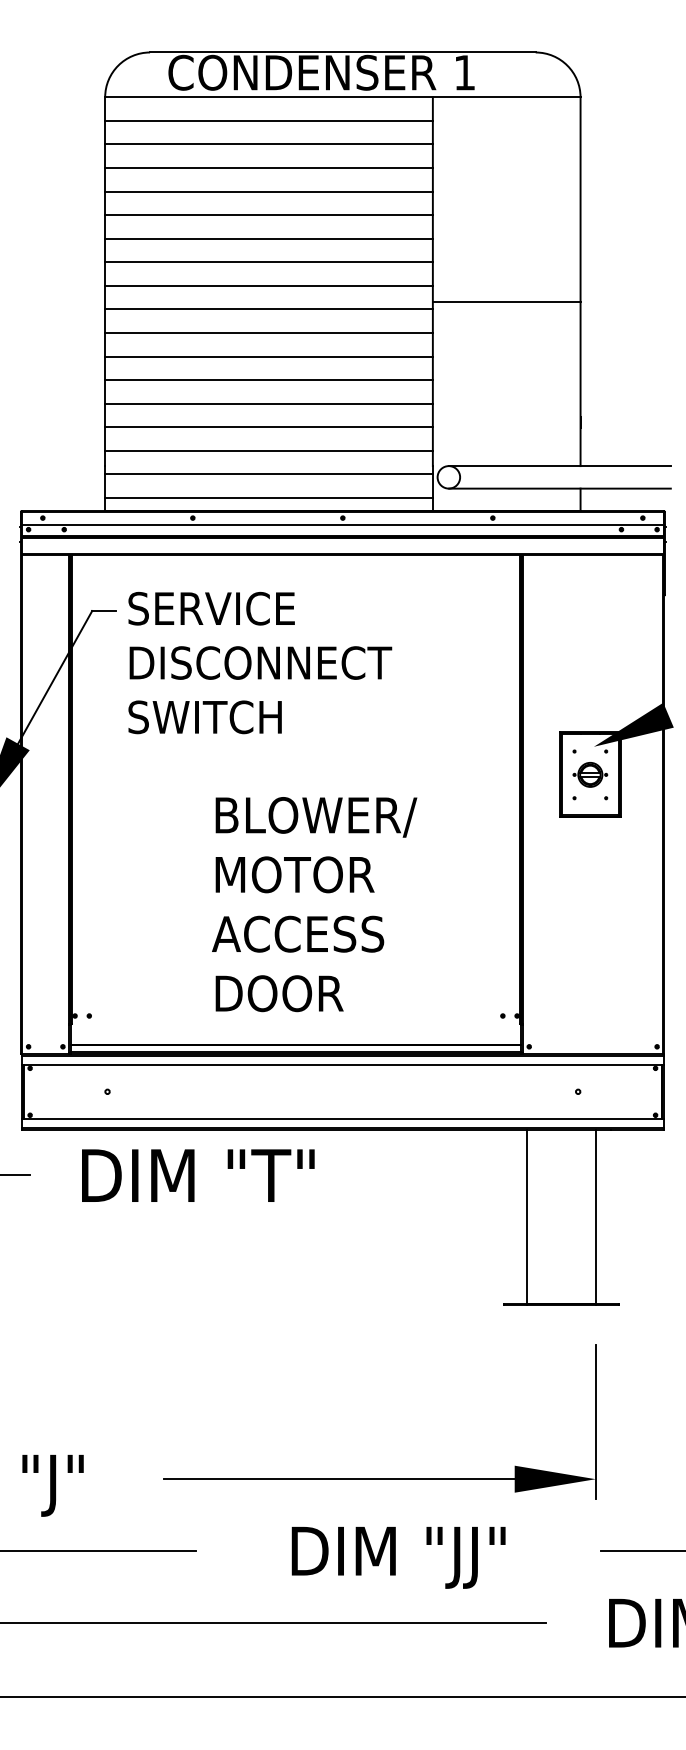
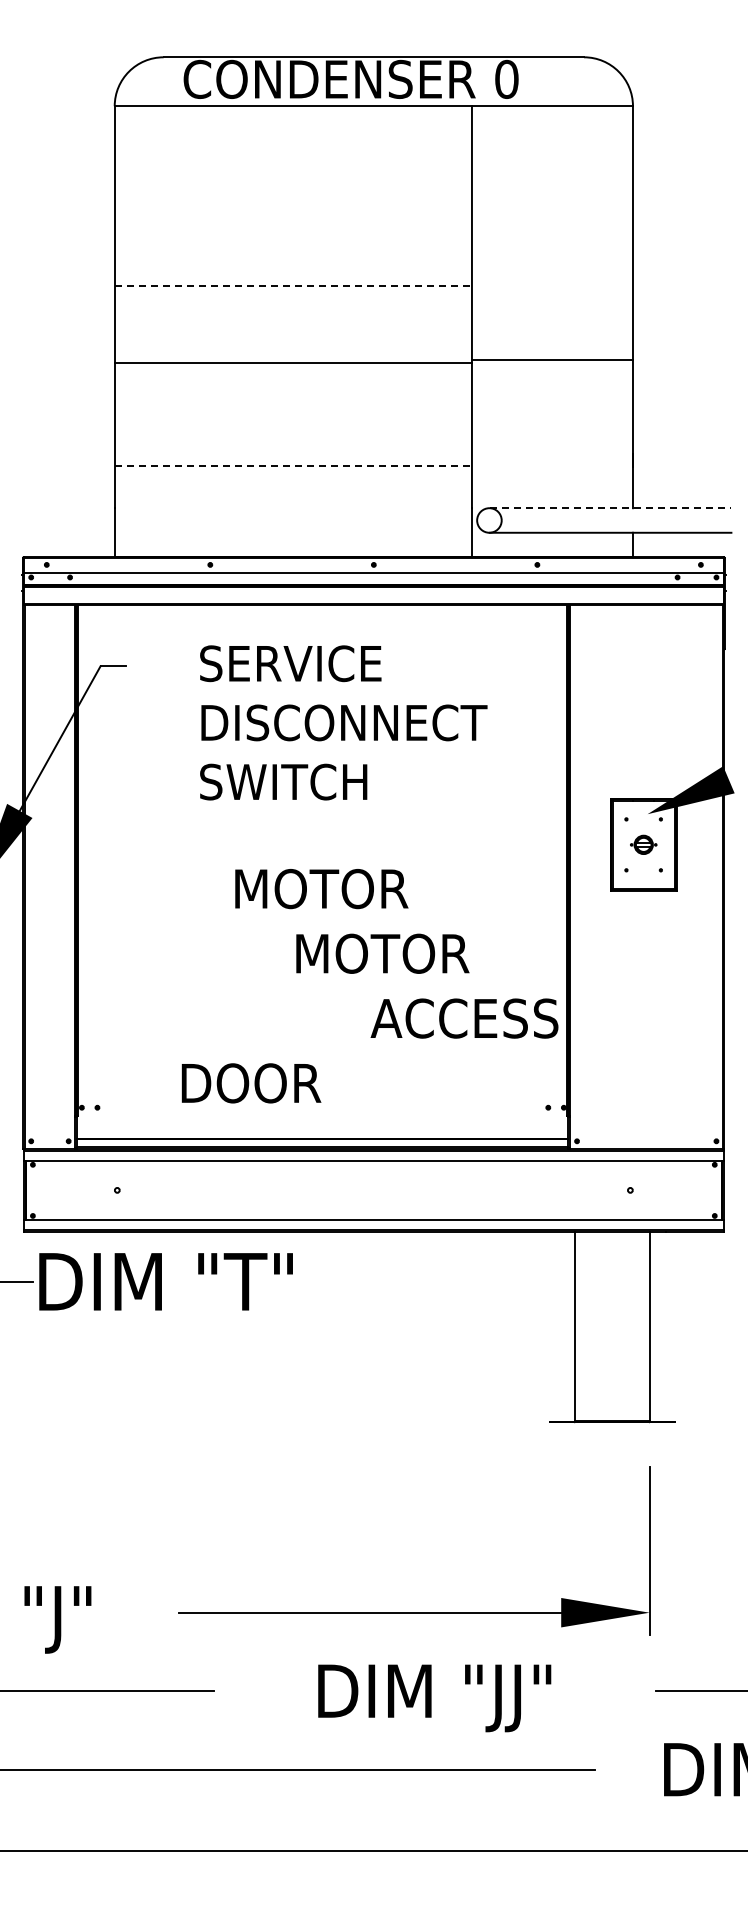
text: (464, 72) -> (506, 79), 1 -> 0
line: (268, 120) -> (292, 131), removed
line: (268, 144) -> (292, 157), removed
line: (268, 168) -> (292, 183), removed
line: (268, 191) -> (292, 208), removed
line: (268, 215) -> (292, 235), removed
line: (268, 238) -> (292, 260), removed
line: (269, 262) -> (293, 286), solid -> dashed
line: (268, 285) -> (292, 311), removed
line: (506, 301) -> (552, 360), moved
line: (268, 309) -> (292, 337), removed
line: (268, 356) -> (292, 388), removed
line: (268, 380) -> (292, 414), removed
line: (268, 403) -> (292, 439), removed
line: (269, 427) -> (293, 466), solid -> dashed
line: (268, 450) -> (292, 491), removed
line: (560, 466) -> (611, 508), solid -> dashed
line: (268, 474) -> (292, 517), removed
line: (268, 498) -> (292, 543), removed
text: (260, 662) -> (344, 722), moved
part: (590, 774) -> (643, 844), size x0.7
text: (318, 817) -> (347, 891), BLOWER/ -> MOTOR
text: (294, 874) -> (382, 953), moved
text: (298, 933) -> (465, 1017), moved
text: (279, 993) -> (251, 1083), moved
text: (198, 1175) -> (166, 1281), moved

